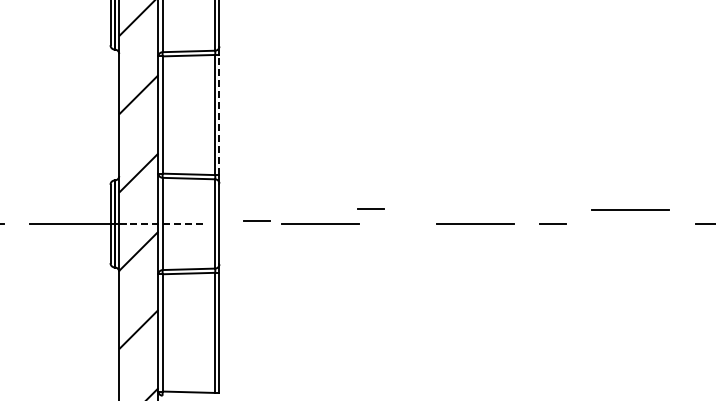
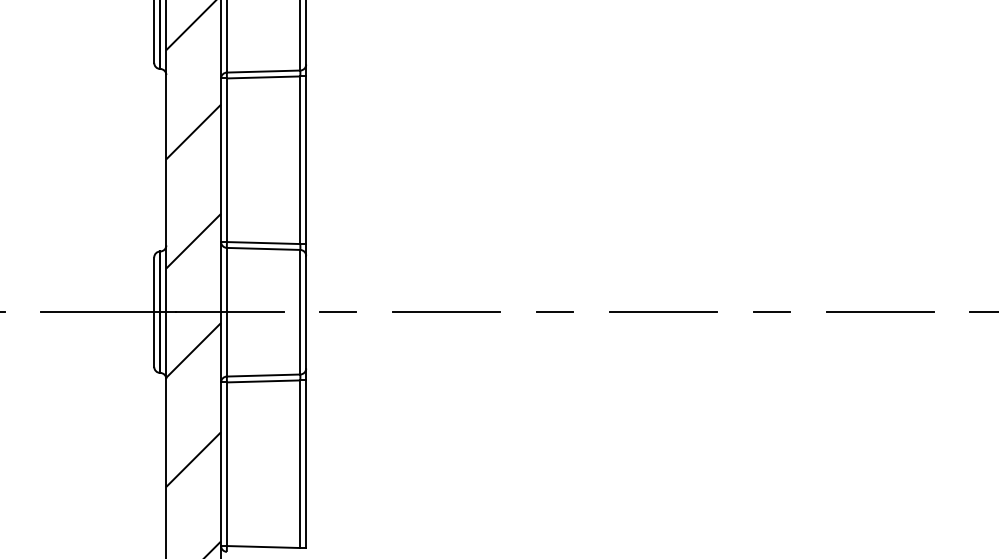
line: (219, 114) -> (306, 159), dashed -> solid
line: (370, 208) -> (554, 311), moved
line: (630, 209) -> (879, 311), moved
line: (256, 220) -> (336, 311), moved
line: (164, 223) -> (229, 311), dashed -> solid

